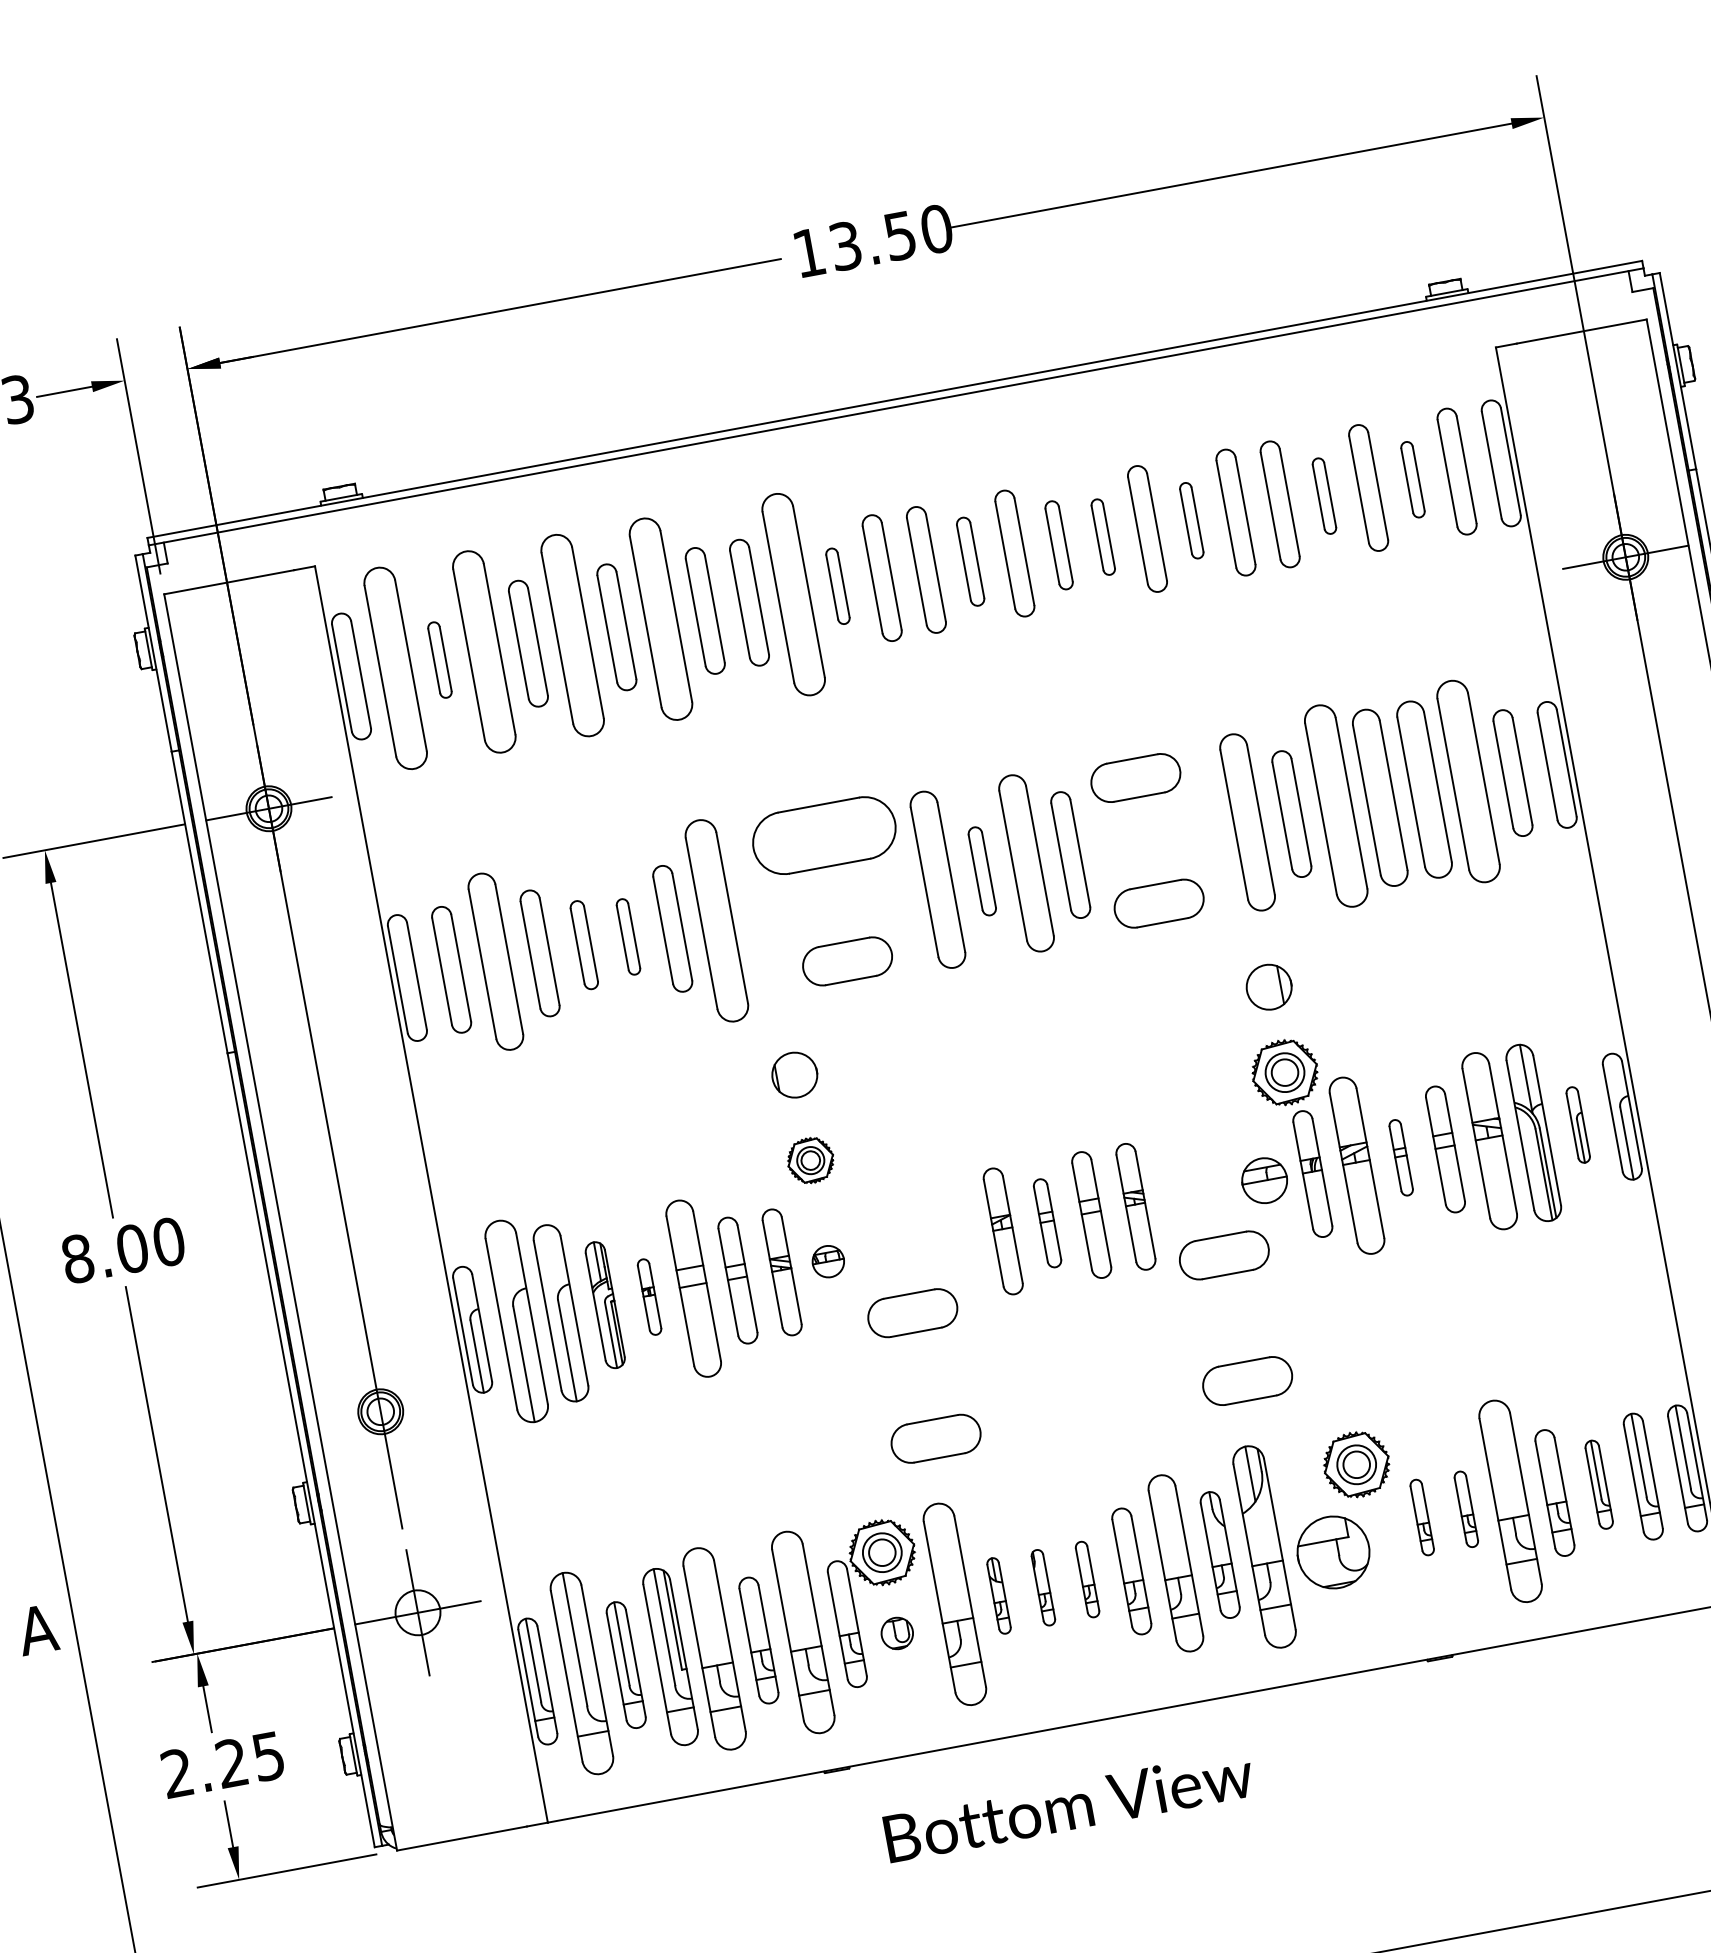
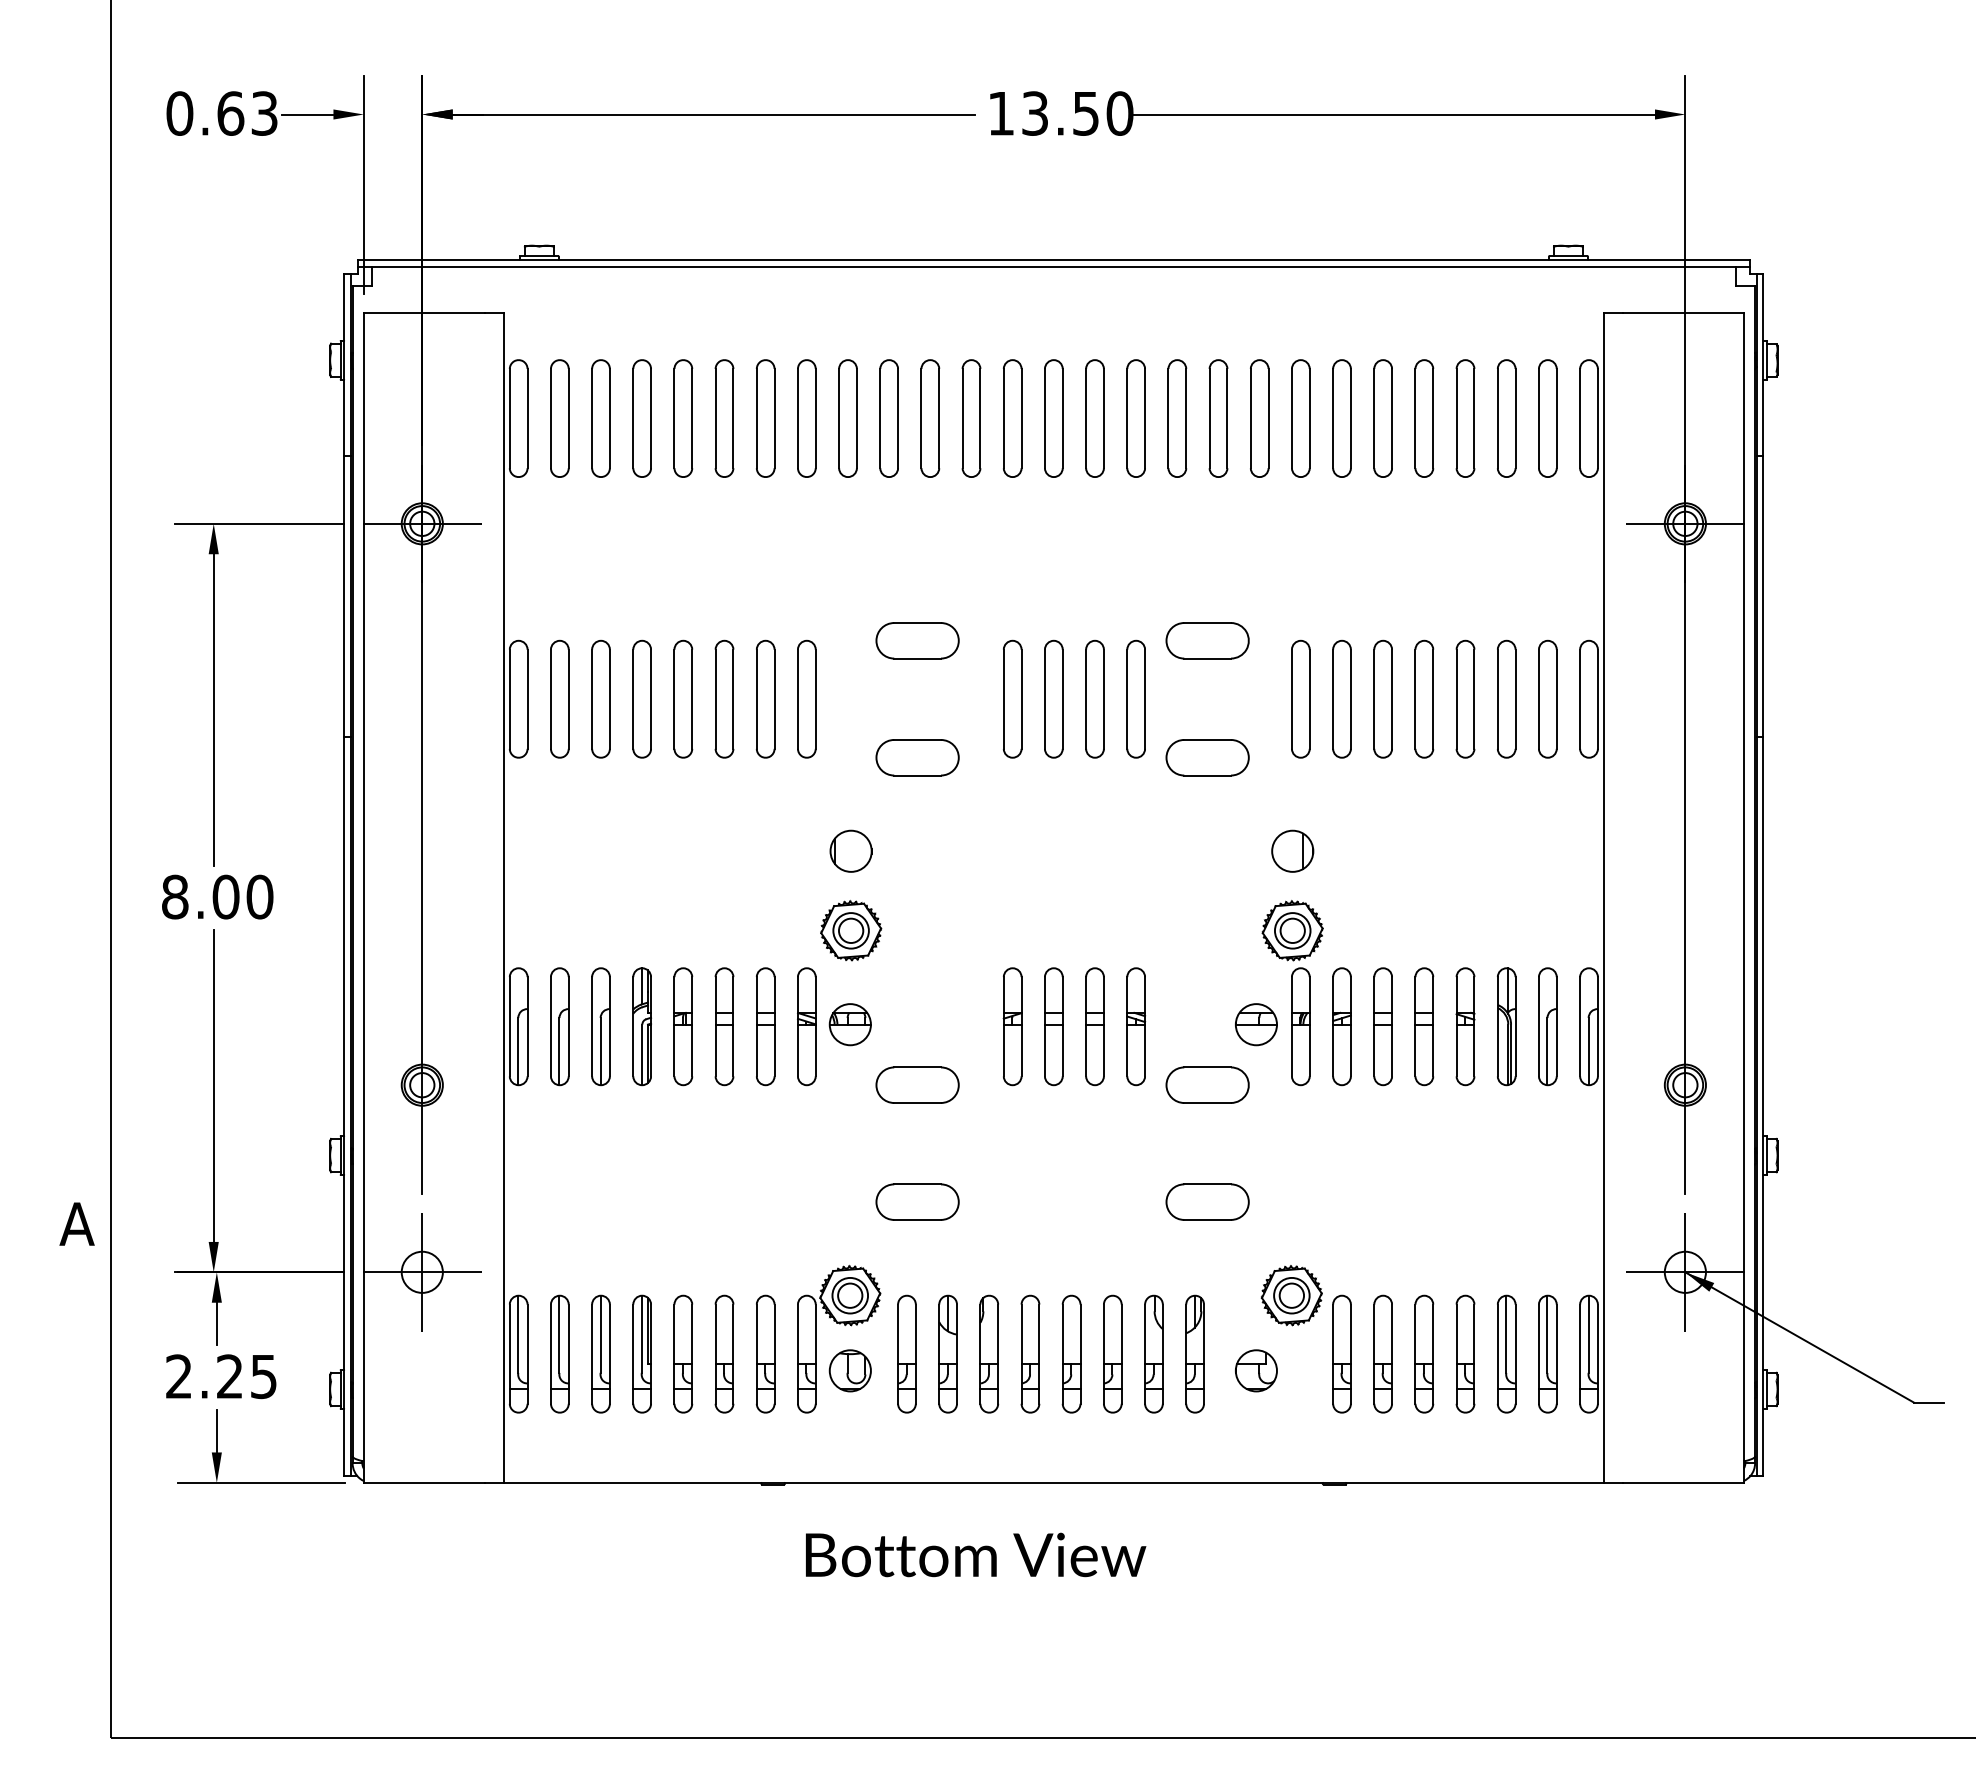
part: (1412, 479) -> (1506, 418), size x1.67
part: (1324, 496) -> (1424, 418), size x1.67
part: (1191, 520) -> (1300, 418), size x1.67
part: (1103, 537) -> (1218, 418), size x1.67
part: (1059, 545) -> (1177, 418), size x1.43
part: (970, 561) -> (1094, 418), size x1.43
part: (837, 586) -> (971, 418), size x1.67
part: (793, 594) -> (930, 418), size x0.62
part: (660, 619) -> (806, 418), size x0.62
part: (572, 635) -> (724, 418), size x0.62
part: (483, 651) -> (641, 418), size x0.62
part: (439, 660) -> (600, 418), size x1.67
part: (395, 668) -> (559, 418), size x0.62
part: (1468, 780) -> (1506, 698), size x0.62
part: (1424, 788) -> (1465, 698), size x0.71
part: (1380, 796) -> (1424, 698), size x0.71
part: (1335, 805) -> (1382, 698), size x0.62
part: (1247, 821) -> (1300, 698), size x0.71
part: (824, 835) -> (917, 640), size x0.62
part: (1025, 862) -> (1094, 698), size x0.71
part: (981, 870) -> (1053, 698), size x1.43
part: (937, 878) -> (1012, 698), size x0.71
part: (716, 919) -> (806, 698), size x0.62
part: (628, 936) -> (724, 698), size x1.67
part: (584, 944) -> (683, 698), size x1.43
part: (495, 960) -> (600, 698), size x0.71
part: (1577, 1124) -> (1547, 1026), size x1.67
part: (1533, 1132) -> (1506, 1026), size x0.71
part: (1489, 1141) -> (1465, 1026), size x0.71
part: (1400, 1157) -> (1382, 1026), size x1.67
part: (810, 1160) -> (851, 930), size x1.43
part: (1356, 1165) -> (1341, 1026), size x0.71
part: (1047, 1223) -> (1053, 1026), size x1.43
part: (827, 1261) -> (849, 1024), size x1.43
part: (693, 1288) -> (724, 1026), size x0.71
part: (649, 1296) -> (683, 1026), size x1.67
part: (560, 1313) -> (600, 1026), size x0.71
part: (516, 1321) -> (559, 1026), size x0.62
part: (1598, 1484) -> (1506, 1353), size x1.43
part: (1510, 1500) -> (1424, 1353), size x0.62
part: (1465, 1508) -> (1382, 1353), size x1.67
part: (1421, 1516) -> (1341, 1353), size x1.67
part: (1263, 1546) -> (1194, 1353), size x0.62
part: (1333, 1552) -> (1256, 1370), size x0.62
part: (1175, 1562) -> (1112, 1353), size x0.71
part: (1087, 1578) -> (1030, 1353), size x1.67
part: (1043, 1587) -> (989, 1353), size x1.67
part: (998, 1595) -> (947, 1353), size x1.67
part: (954, 1603) -> (906, 1353), size x0.62
part: (802, 1631) -> (765, 1353), size x0.62
part: (896, 1633) -> (849, 1370), size x1.43
part: (714, 1647) -> (683, 1353), size x0.62
part: (669, 1656) -> (641, 1353), size x0.71
part: (581, 1672) -> (559, 1353), size x0.62

